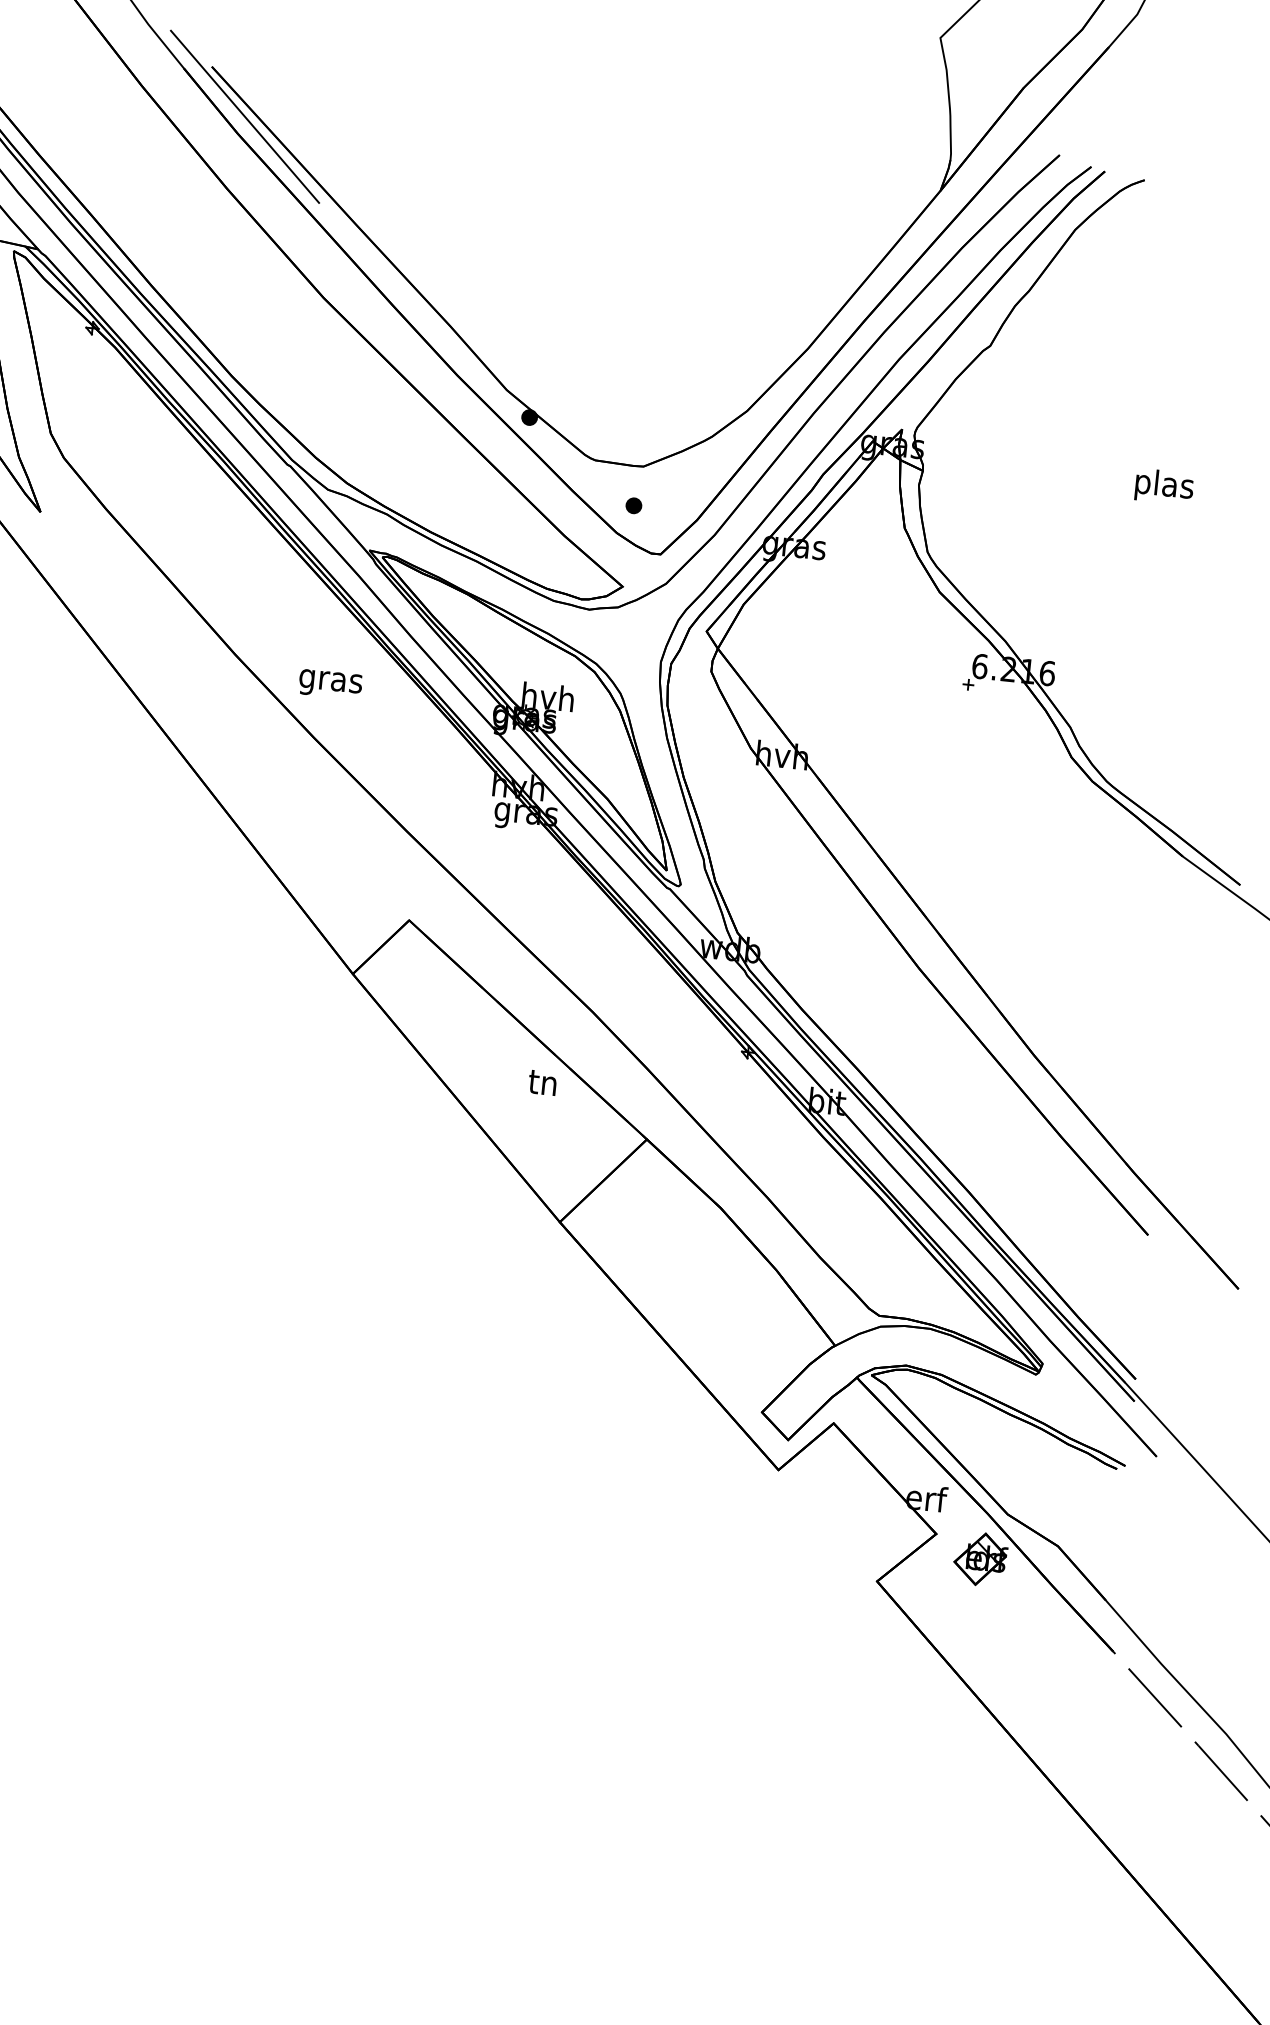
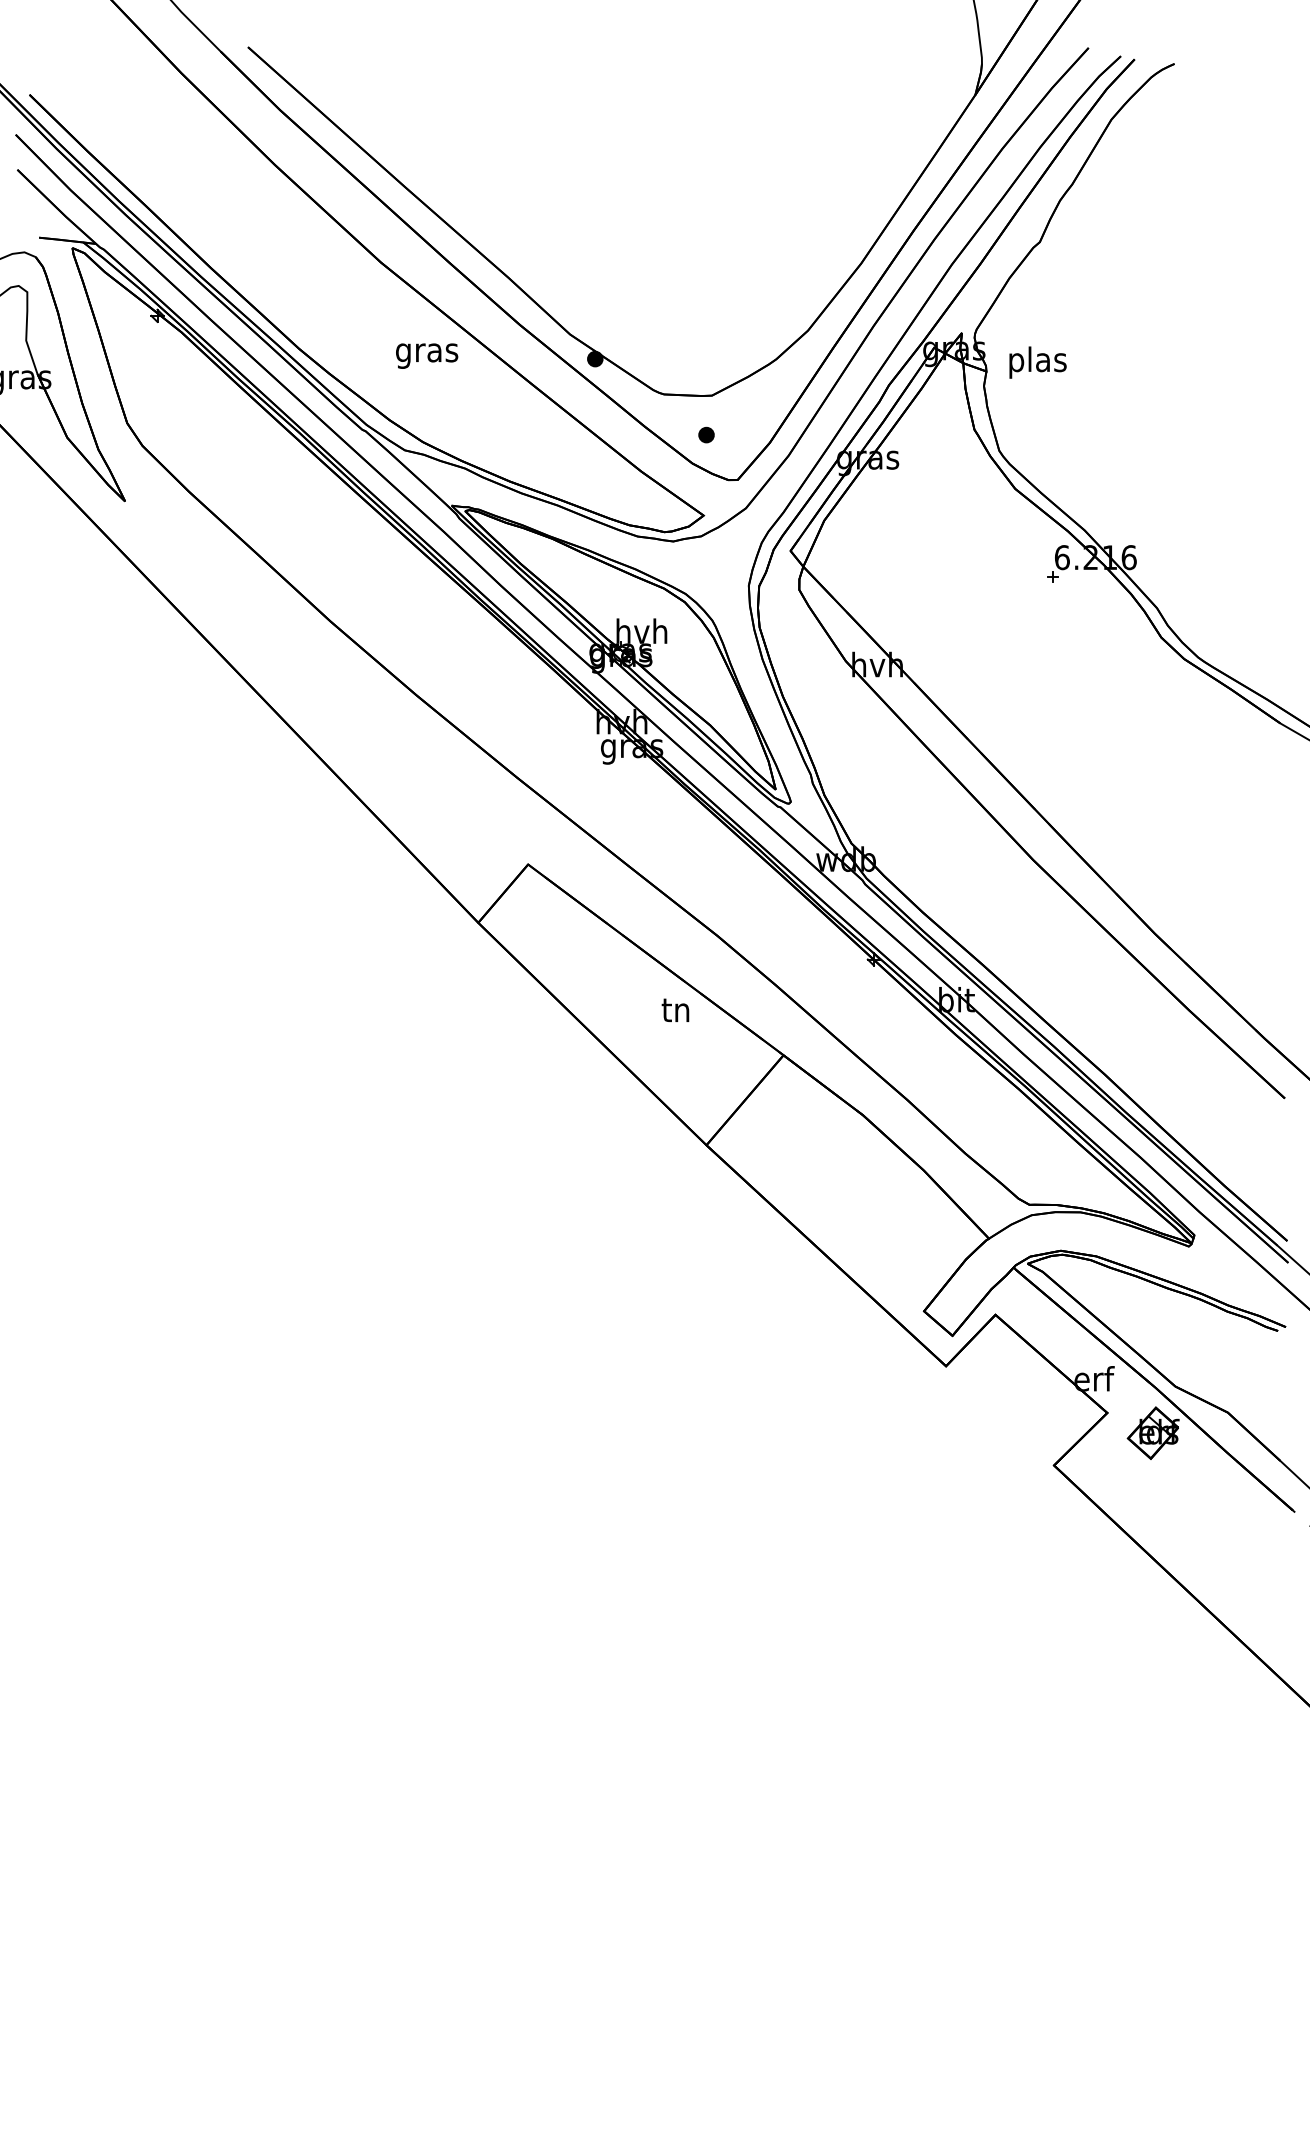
line: (244, 116) -> (285, 92), removed
text: (1163, 486) -> (1037, 362), moved
text: (331, 683) -> (427, 355), moved

